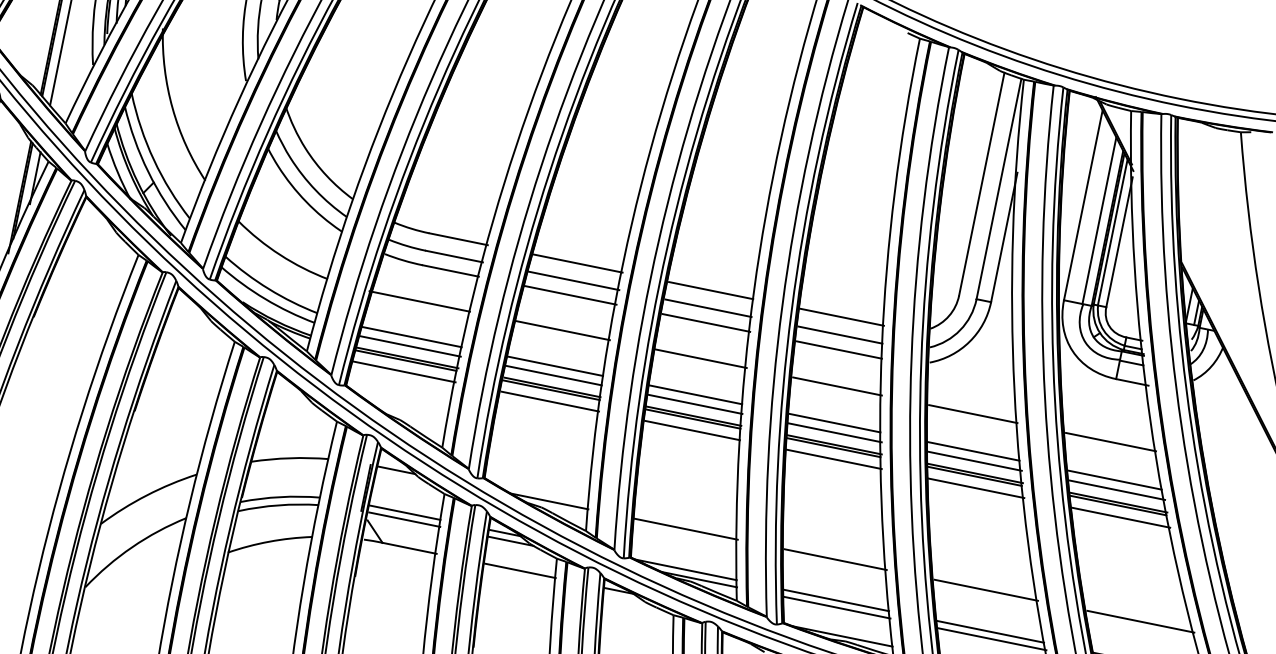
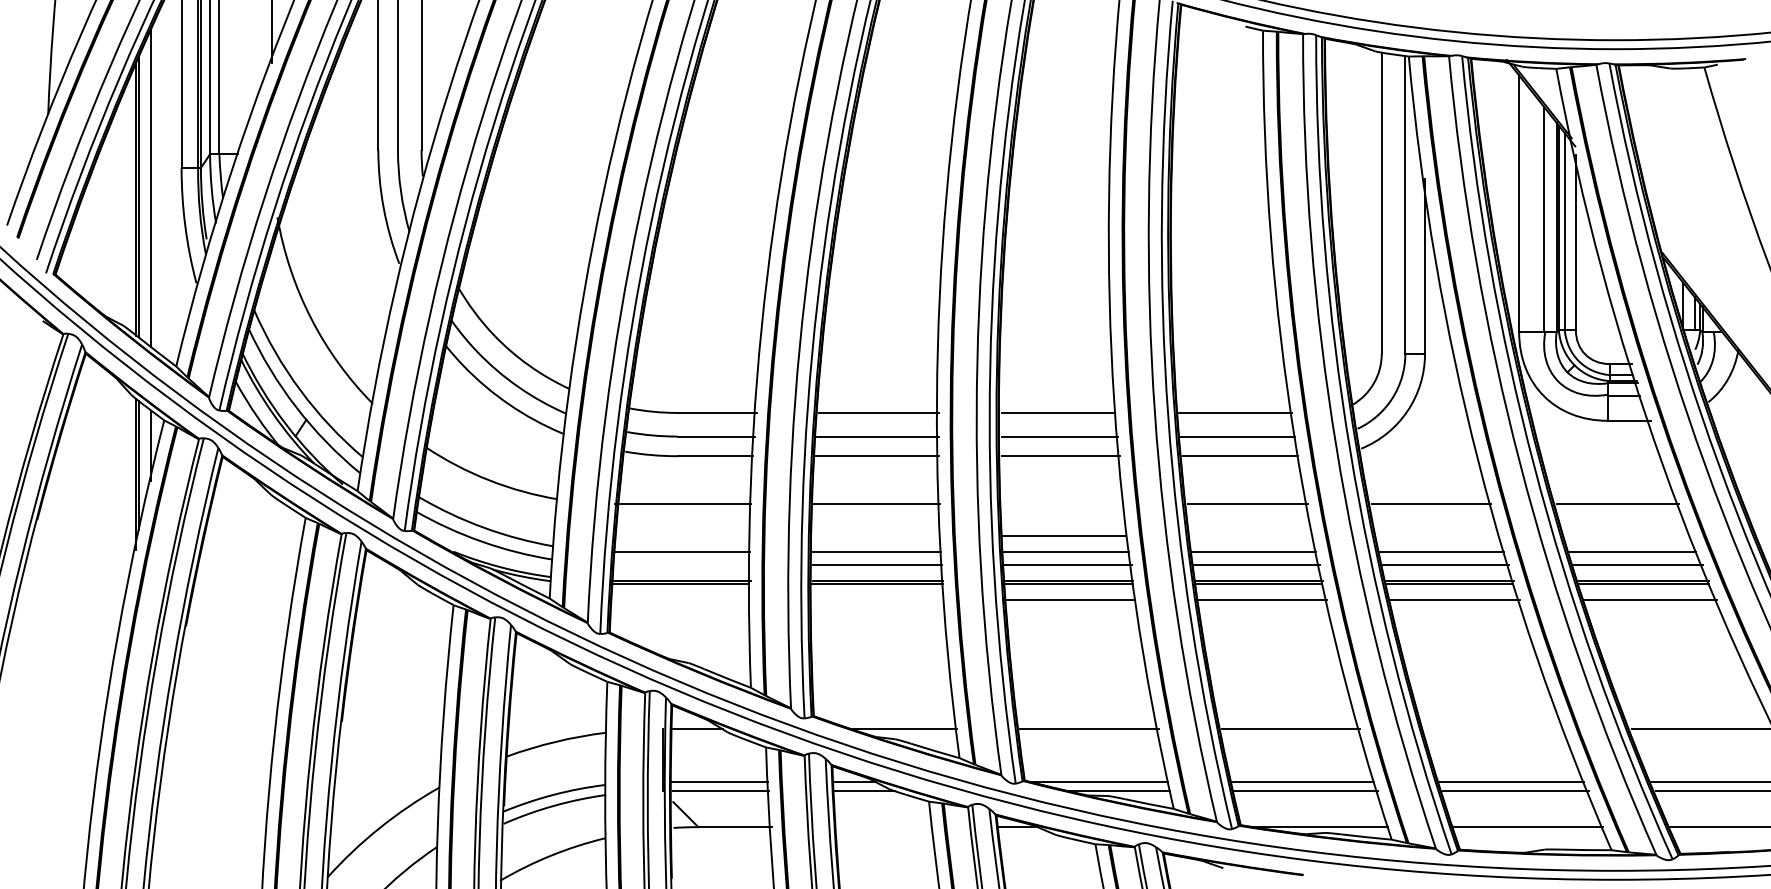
line: (410, 346) -> (682, 564), removed
line: (701, 359) -> (1063, 536), moved
line: (404, 371) -> (681, 599), removed
line: (549, 401) -> (878, 599), removed
line: (520, 571) -> (884, 827), removed
line: (986, 590) -> (1494, 729), removed

